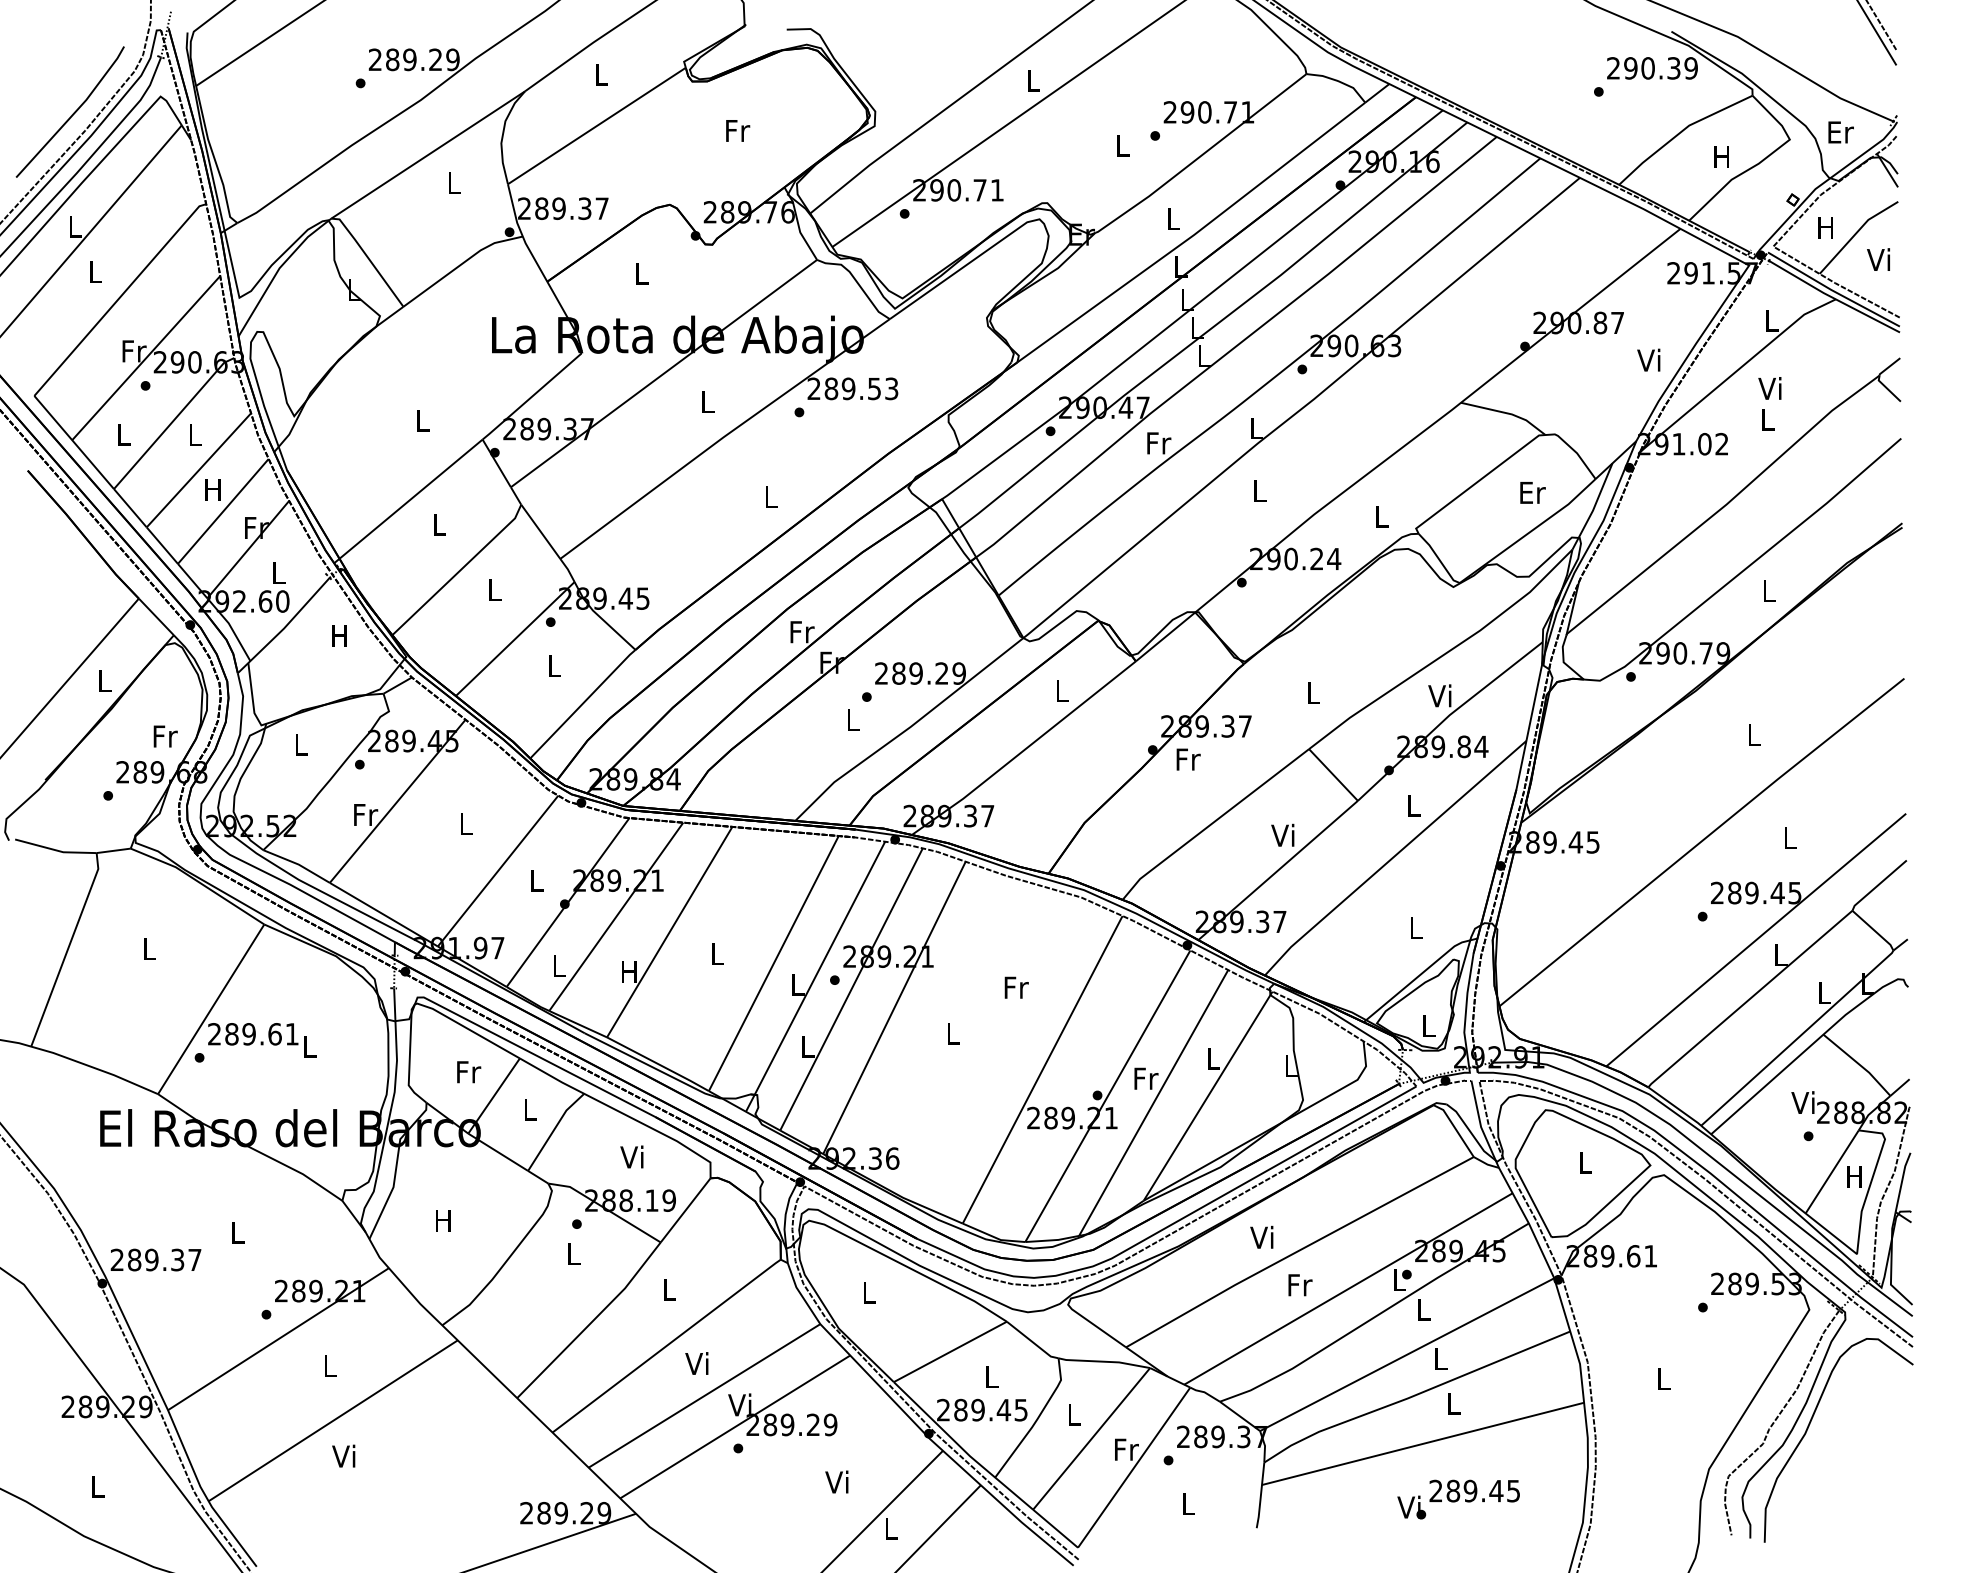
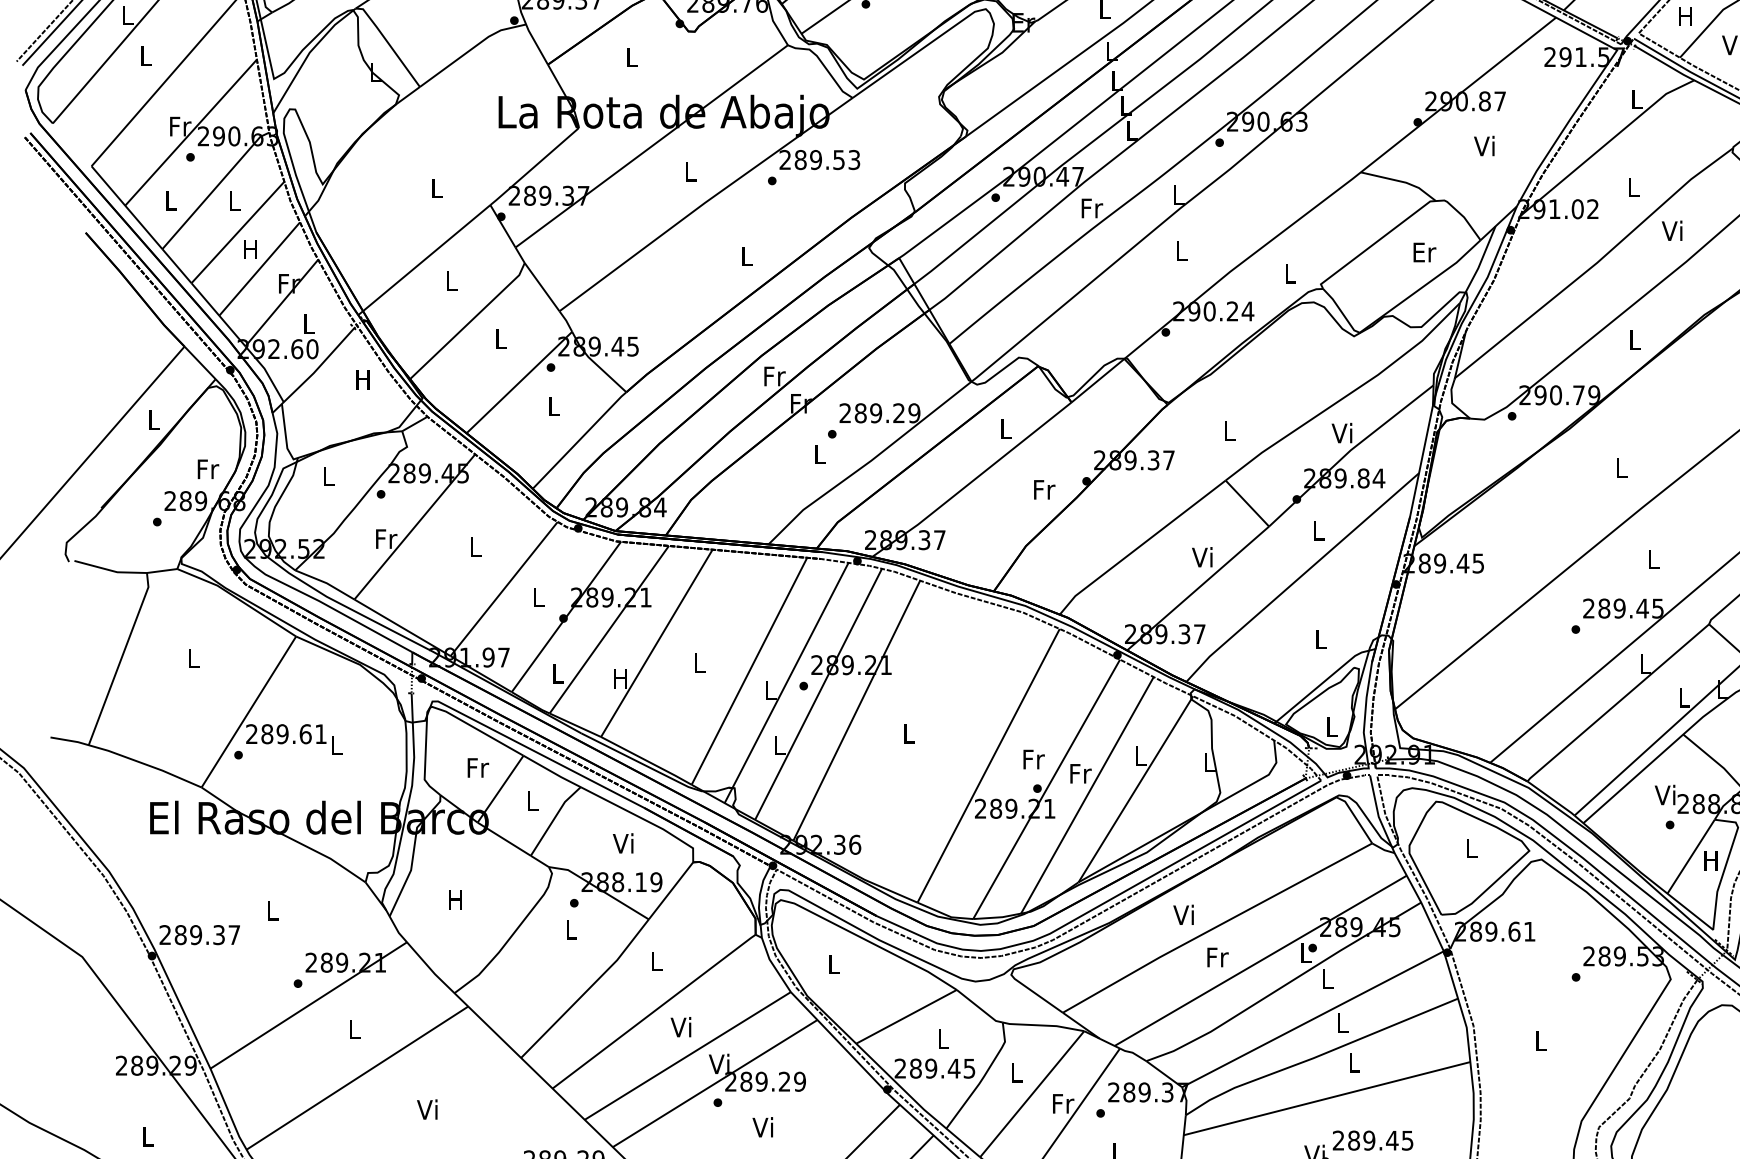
text: (1648, 359) -> (1484, 145), moved
text: (1769, 388) -> (1671, 230), moved
text: (1188, 759) -> (1044, 489), moved
text: (1016, 987) -> (1033, 759), moved
text: (343, 1455) -> (427, 1108), moved
text: (836, 1481) -> (762, 1126), moved

